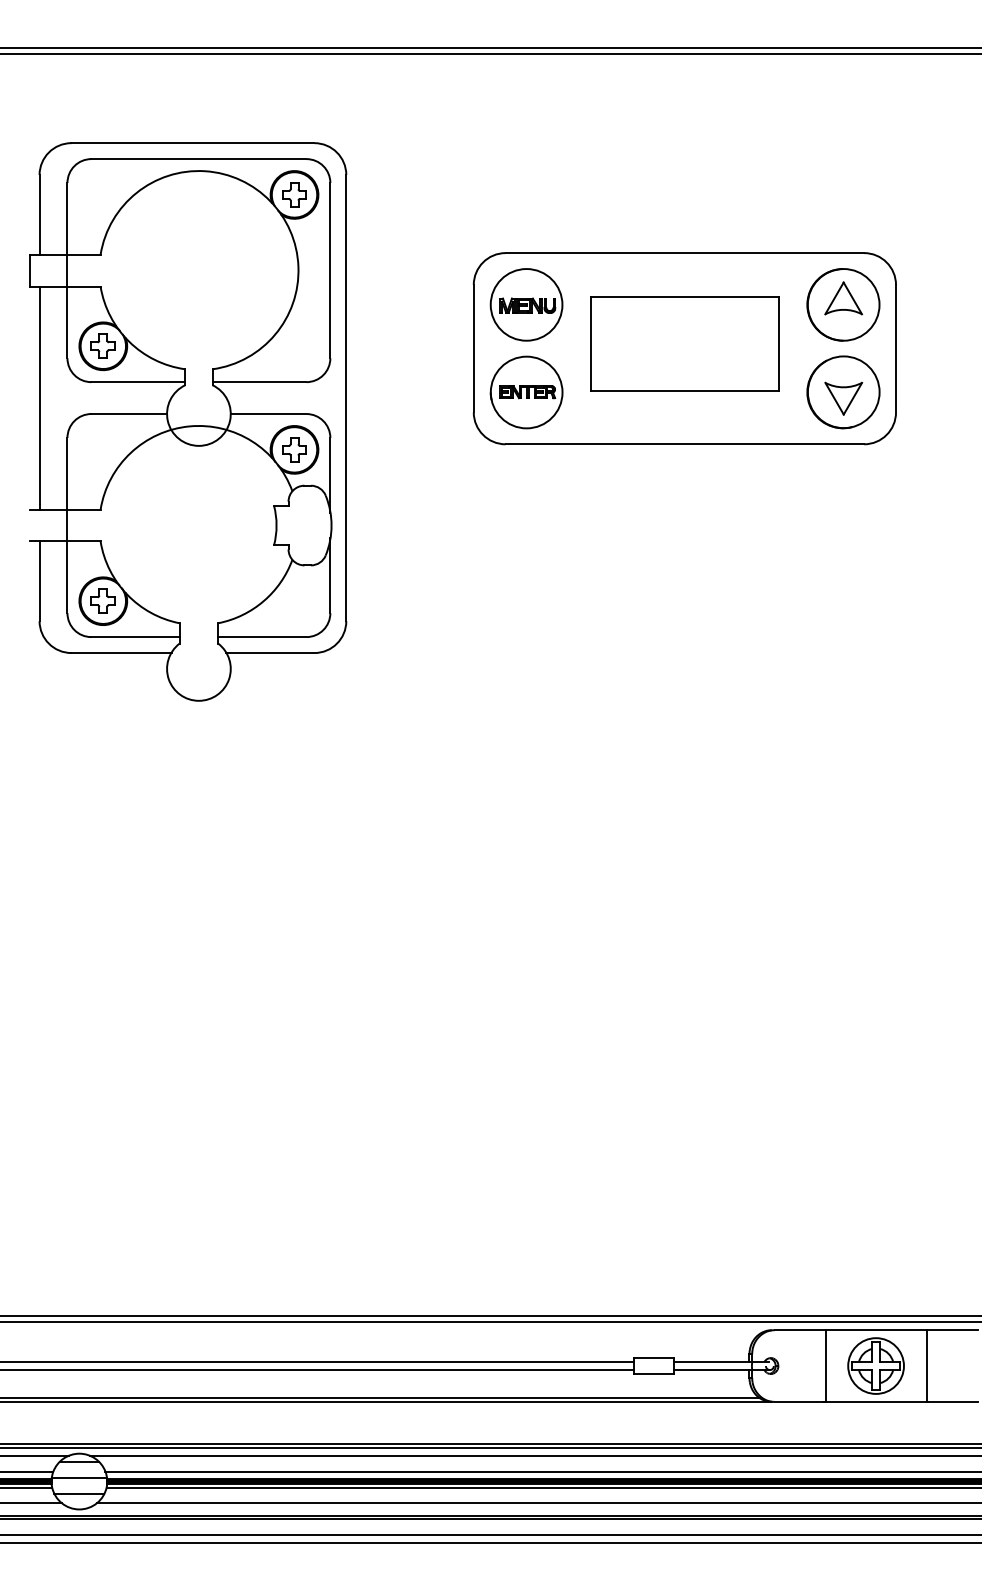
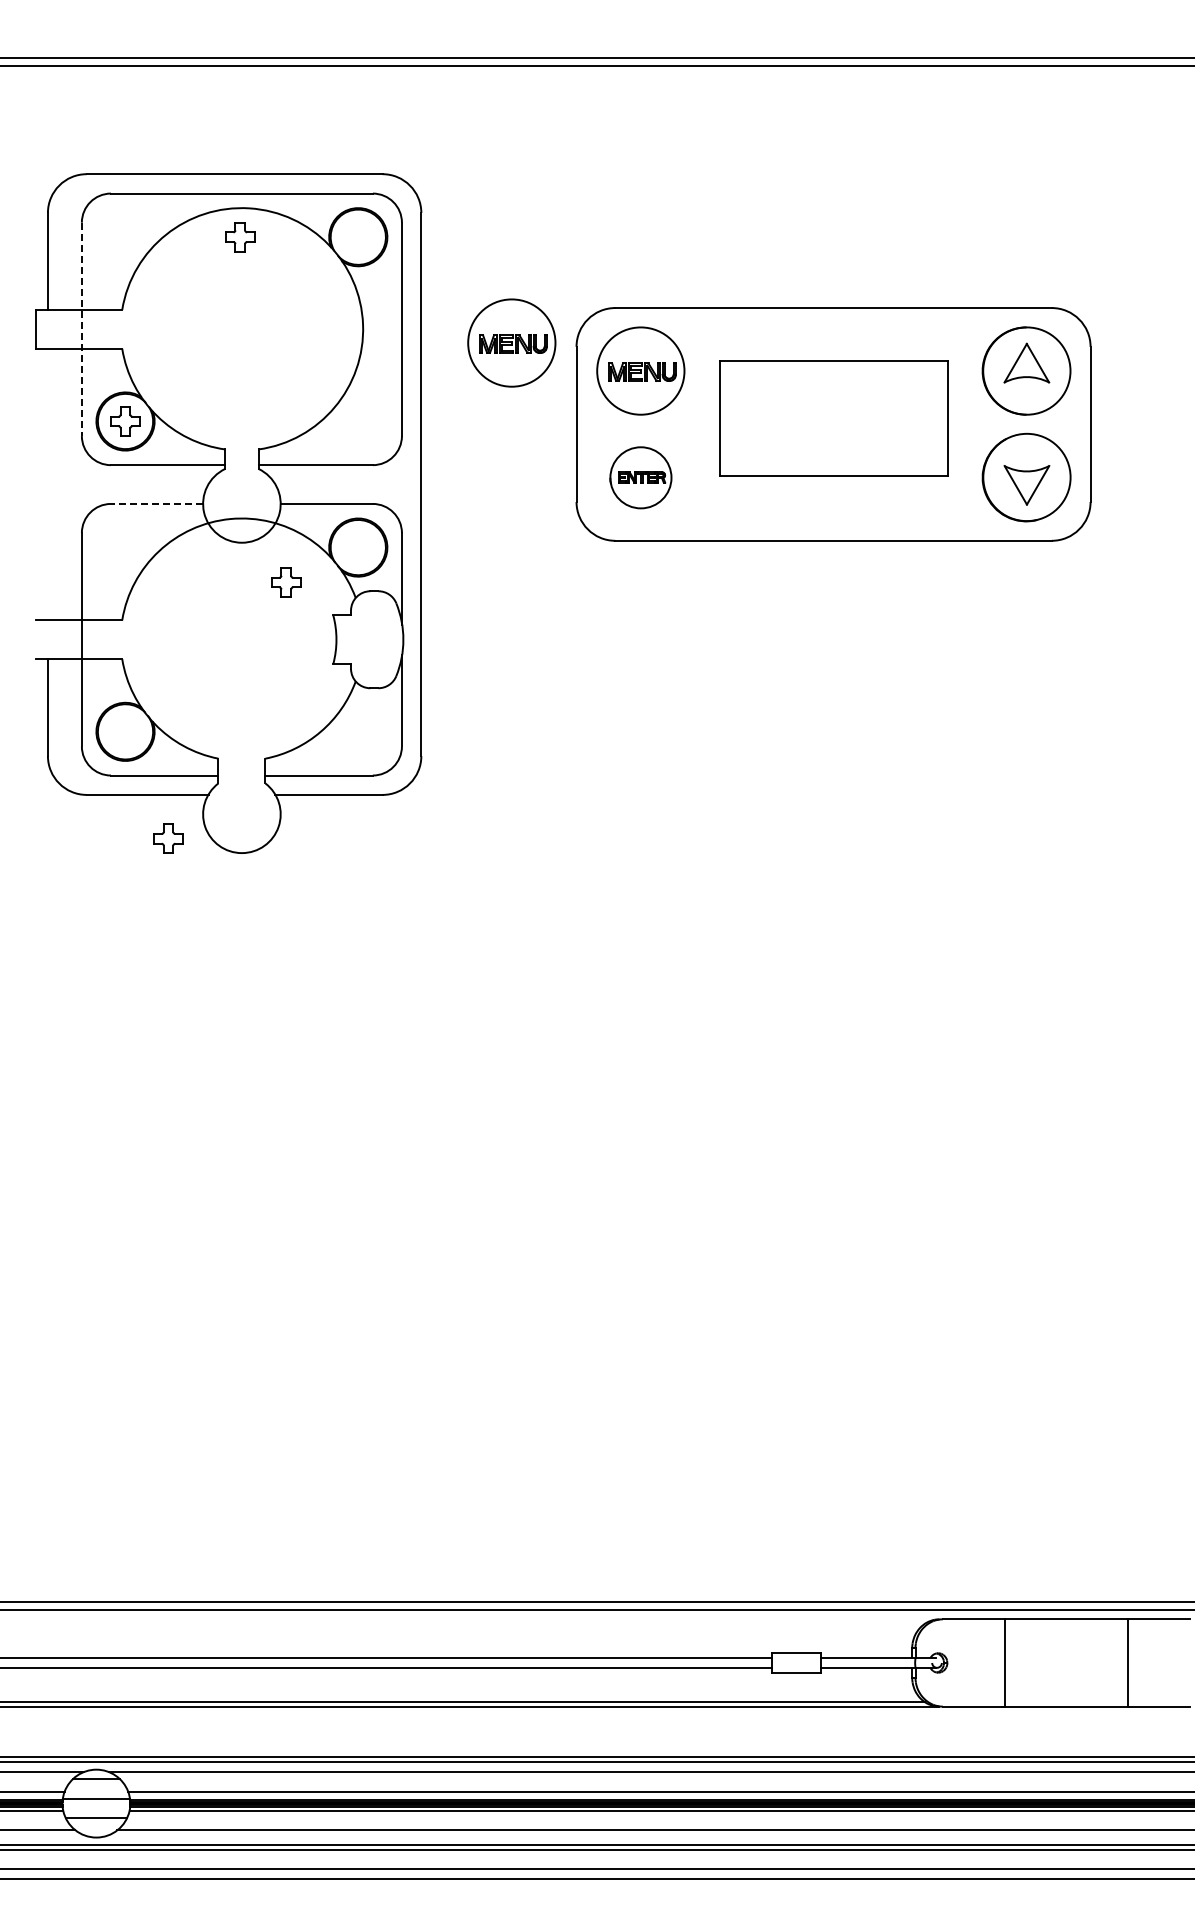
part: (294, 195) -> (240, 237), moved
line: (67, 270) -> (81, 329), solid -> dashed
part: (420, 281) -> (511, 342), added
part: (526, 392) -> (640, 477), size x0.7
line: (39, 398) -> (47, 484), removed
line: (128, 413) -> (156, 503), solid -> dashed
part: (294, 449) -> (286, 582), moved
part: (103, 600) -> (168, 838), moved
part: (876, 1365) -> (1066, 1662), removed

